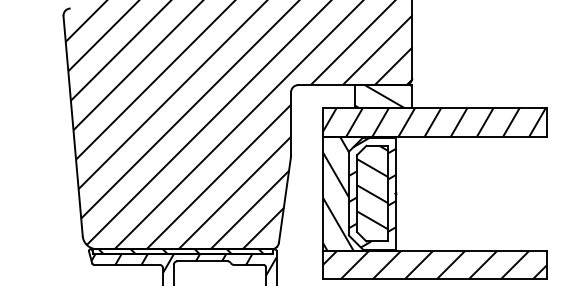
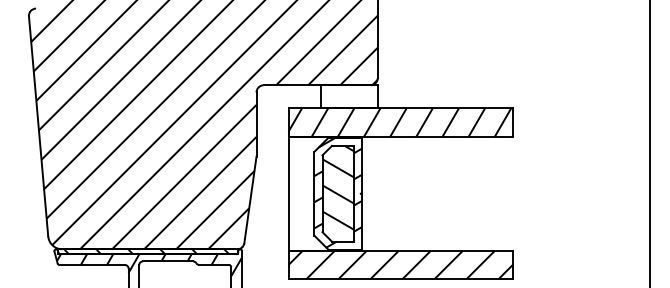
hatch: (383, 96) -> (348, 96), removed
hatch: (358, 193) -> (323, 193), removed

